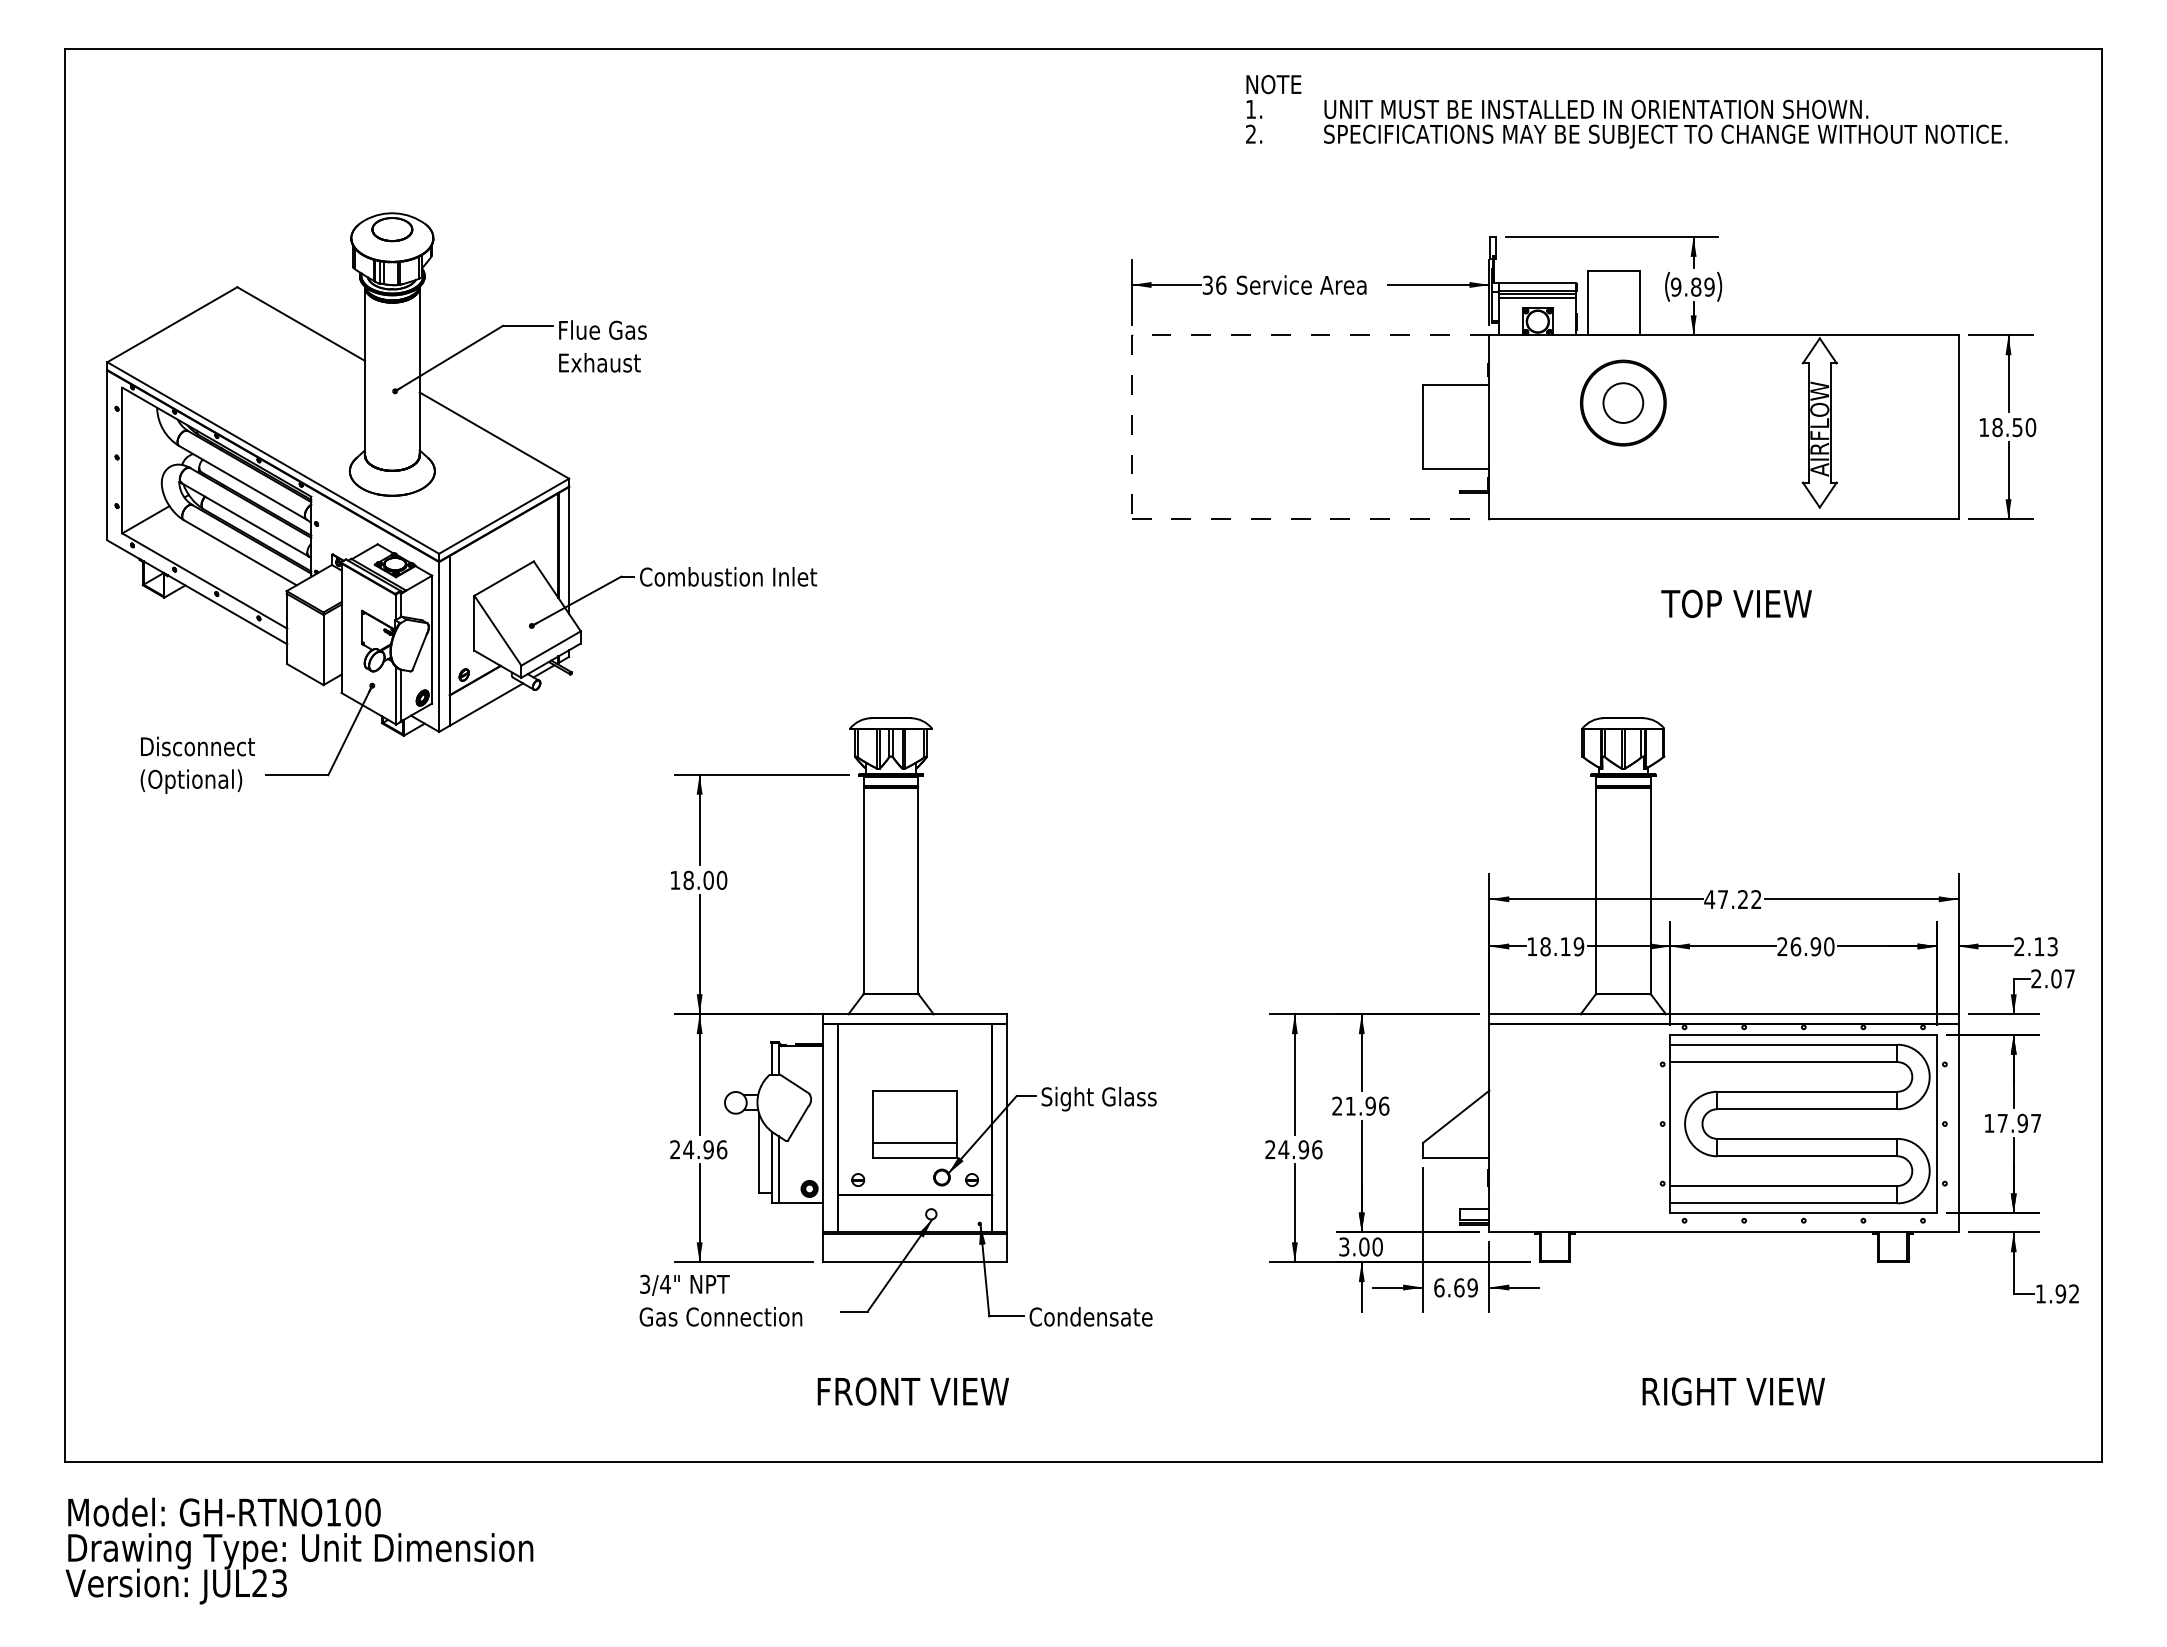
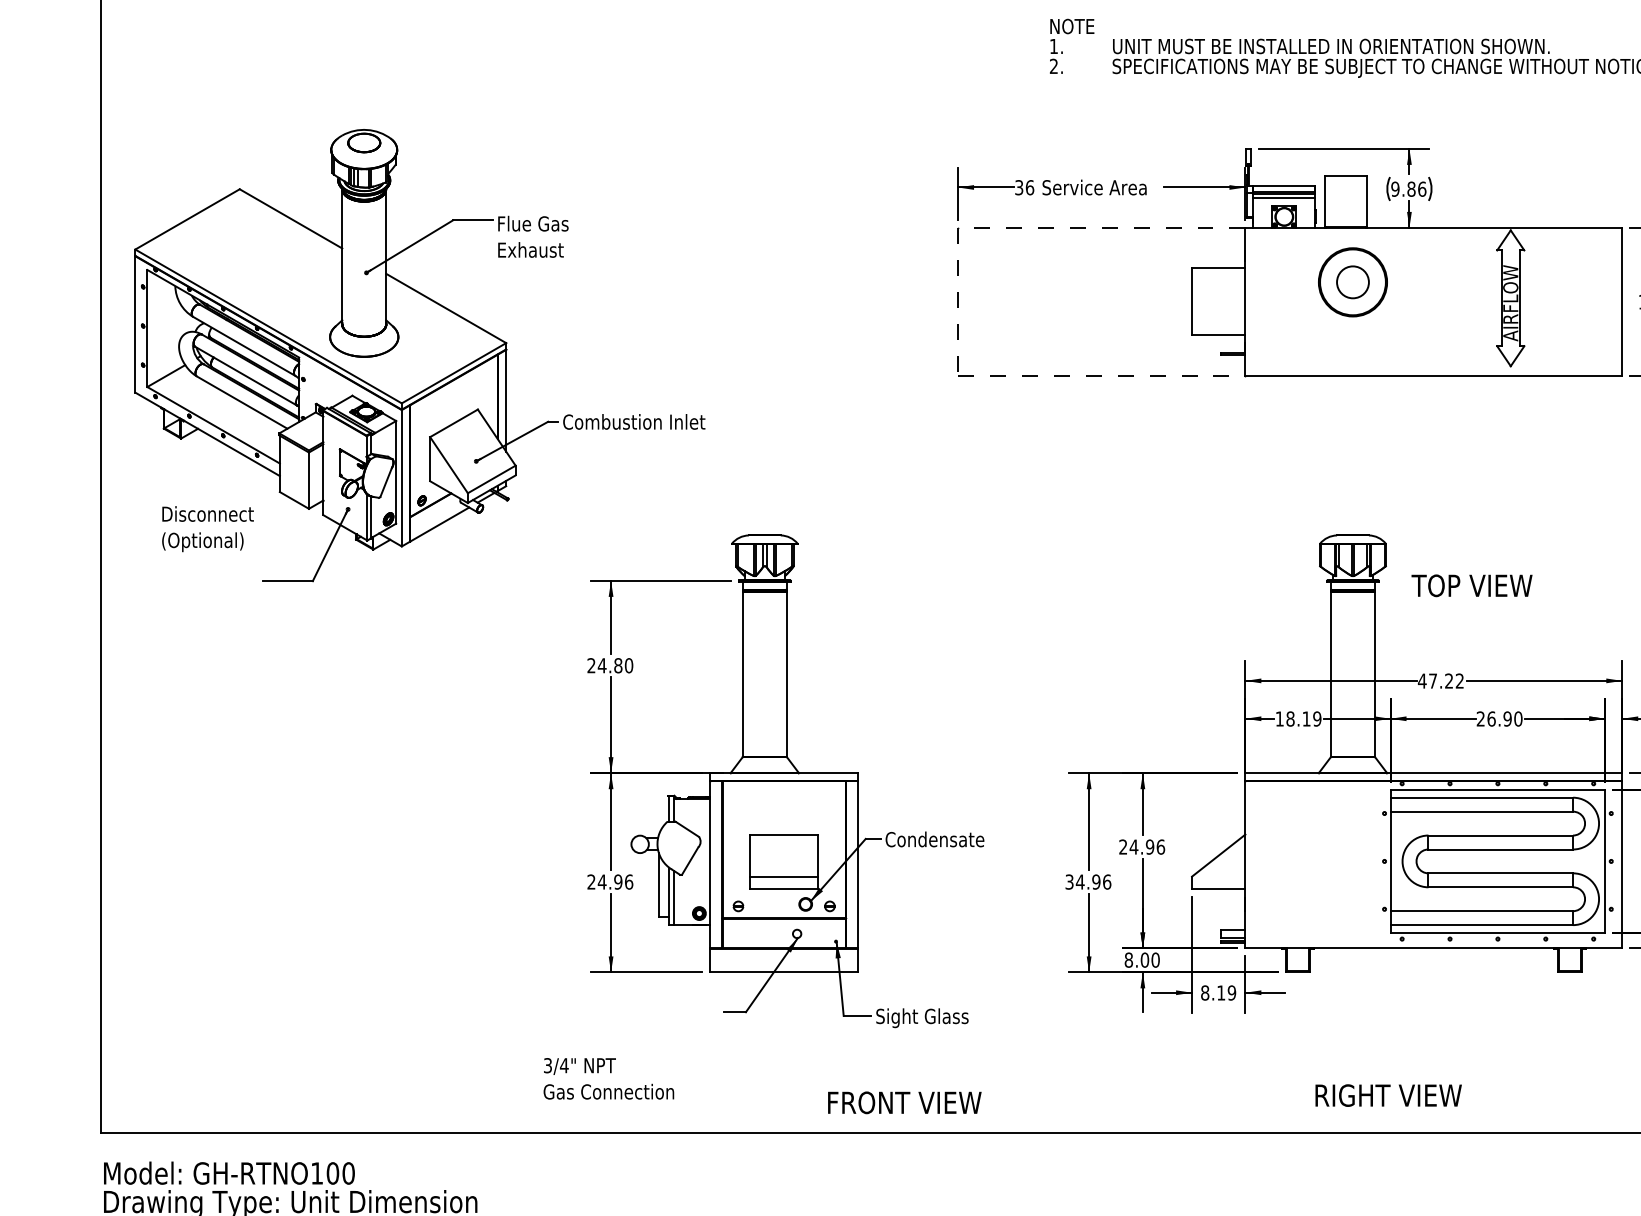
text: (1709, 286) -> (1422, 188), 9.89 -> 9.86
text: (1736, 603) -> (1471, 585), moved
text: (197, 764) -> (207, 528), moved
text: (691, 879) -> (604, 665), 18.00 -> 24.80
text: (1102, 1098) -> (934, 840), Sight Glass -> Condensate
text: (1350, 1106) -> (1133, 847), 21.96 -> 24.96
text: (1270, 1149) -> (1069, 881), 24.96 -> 34.96
text: (1344, 1246) -> (1129, 959), 3.00 -> 8.00
text: (1449, 1287) -> (1213, 992), 6.69 -> 8.19
text: (720, 1300) -> (608, 1078), moved
text: (1090, 1319) -> (924, 1018), Condensate -> Sight Glass
text: (912, 1391) -> (904, 1102), moved
text: (1733, 1391) -> (1388, 1095), moved

